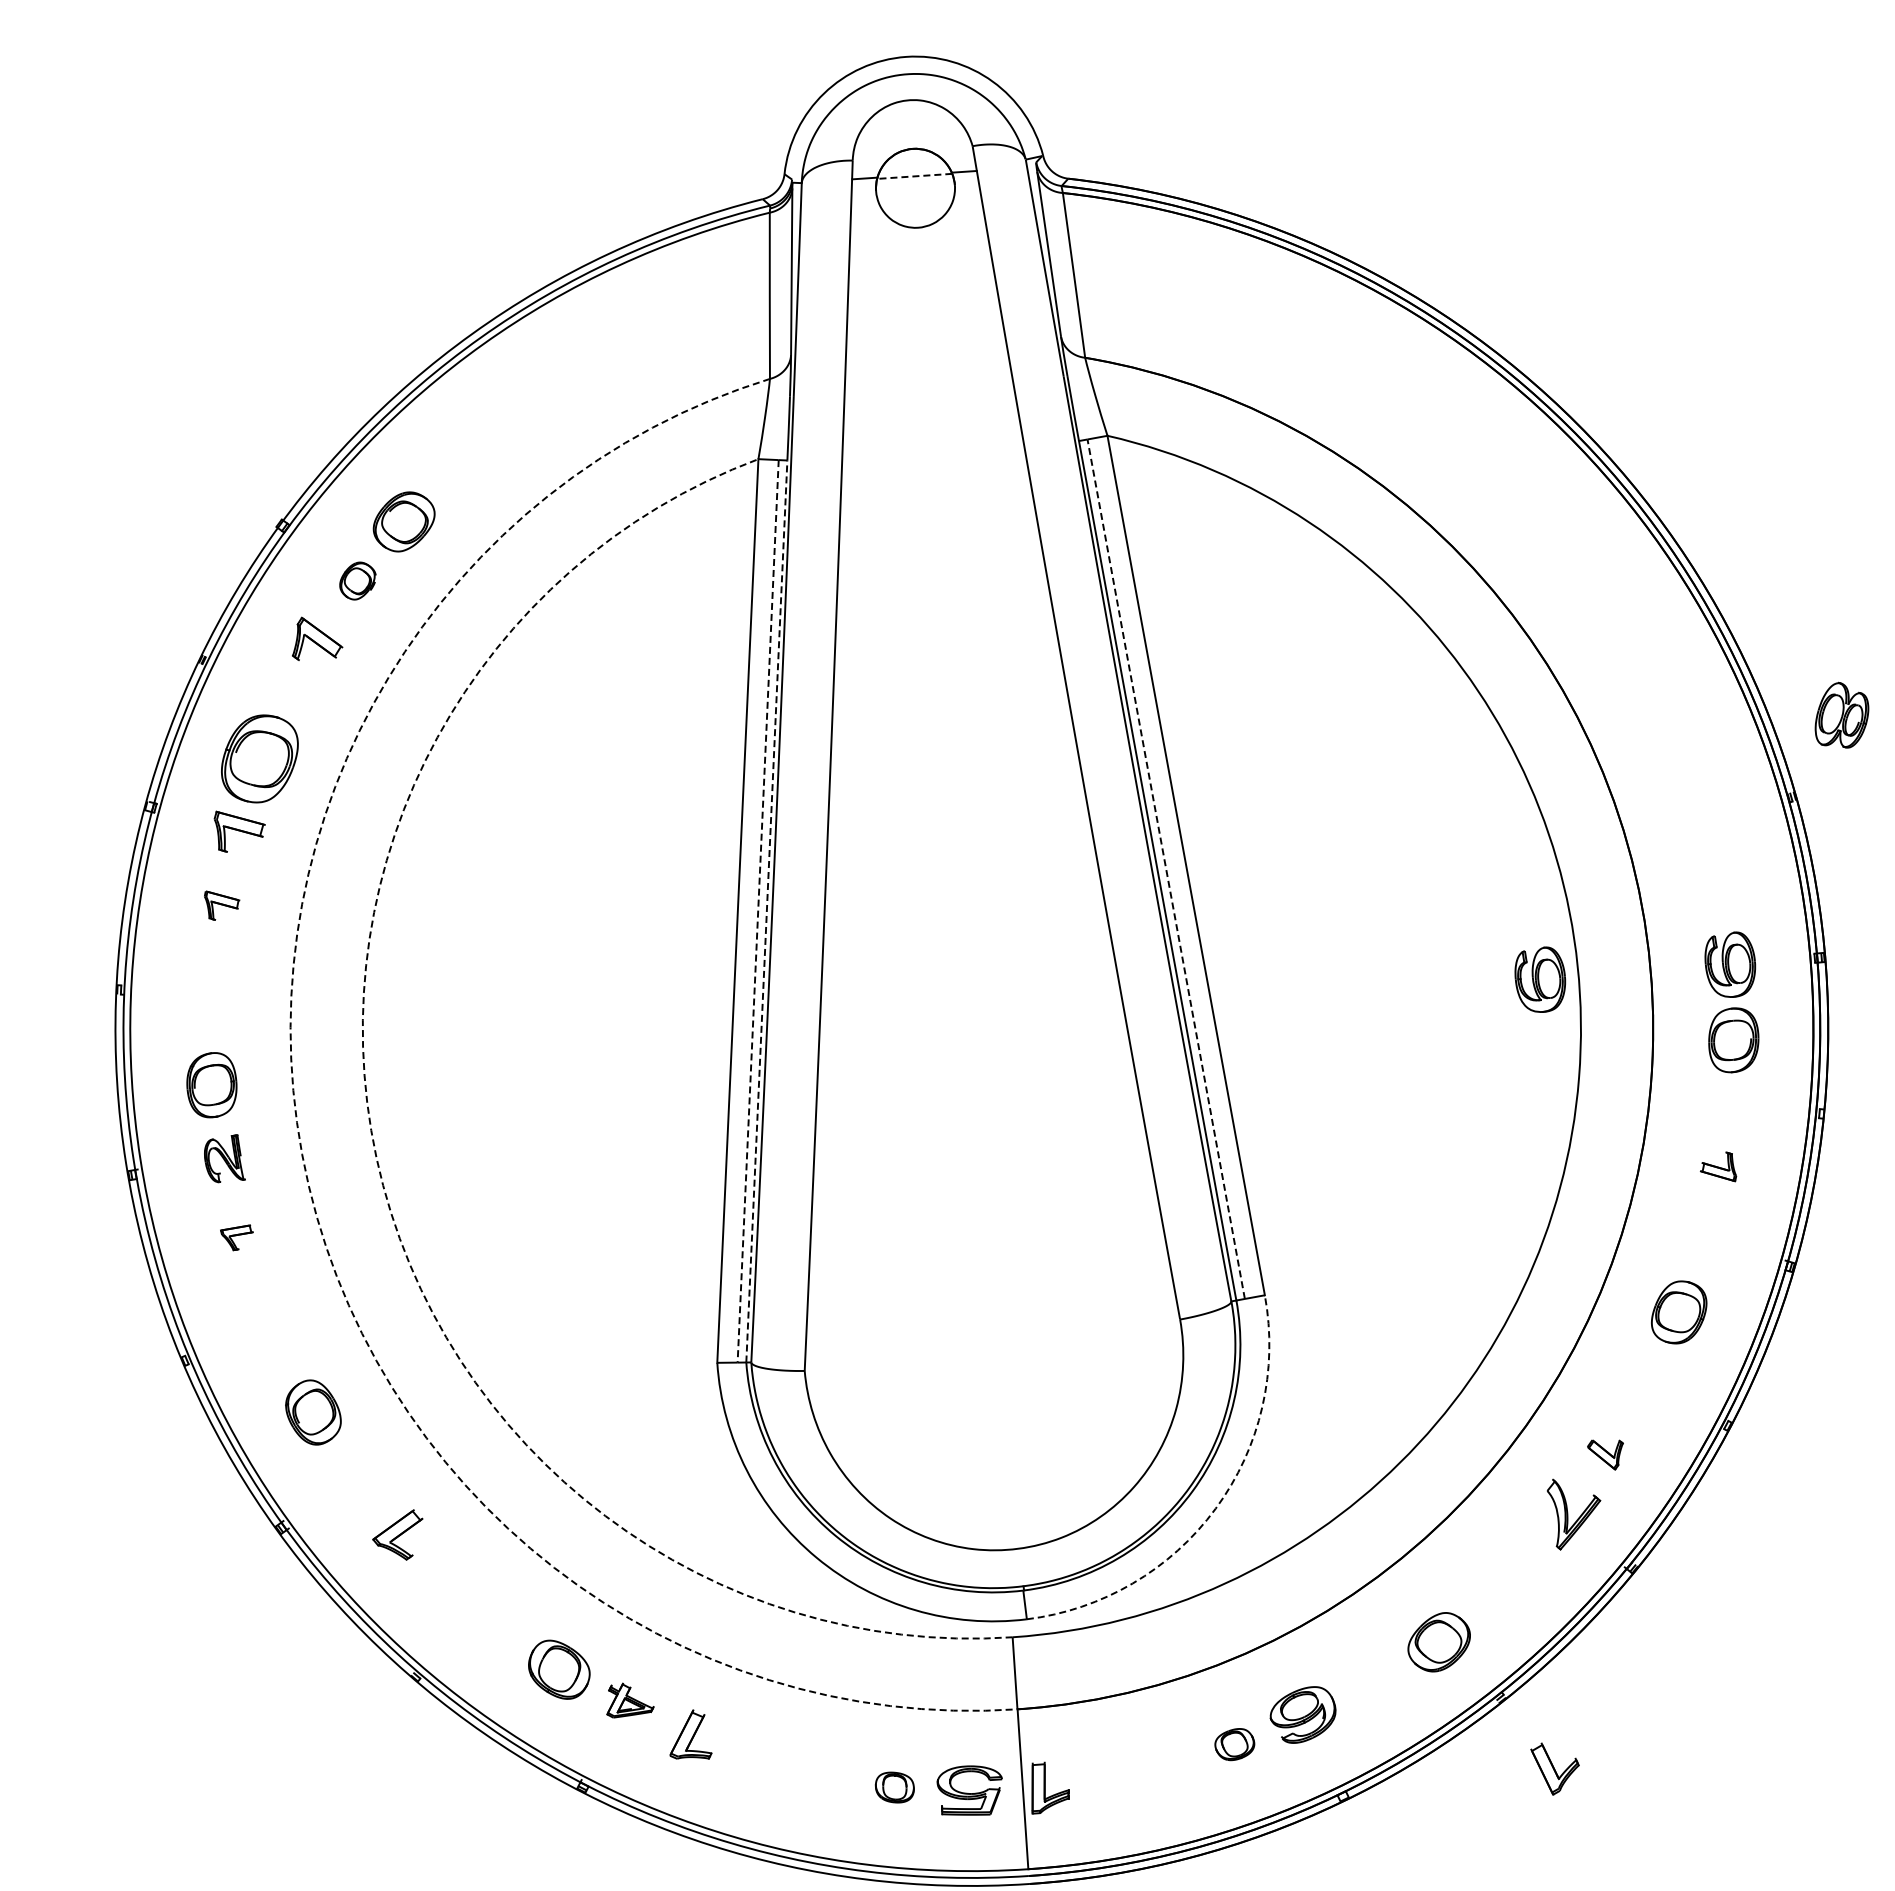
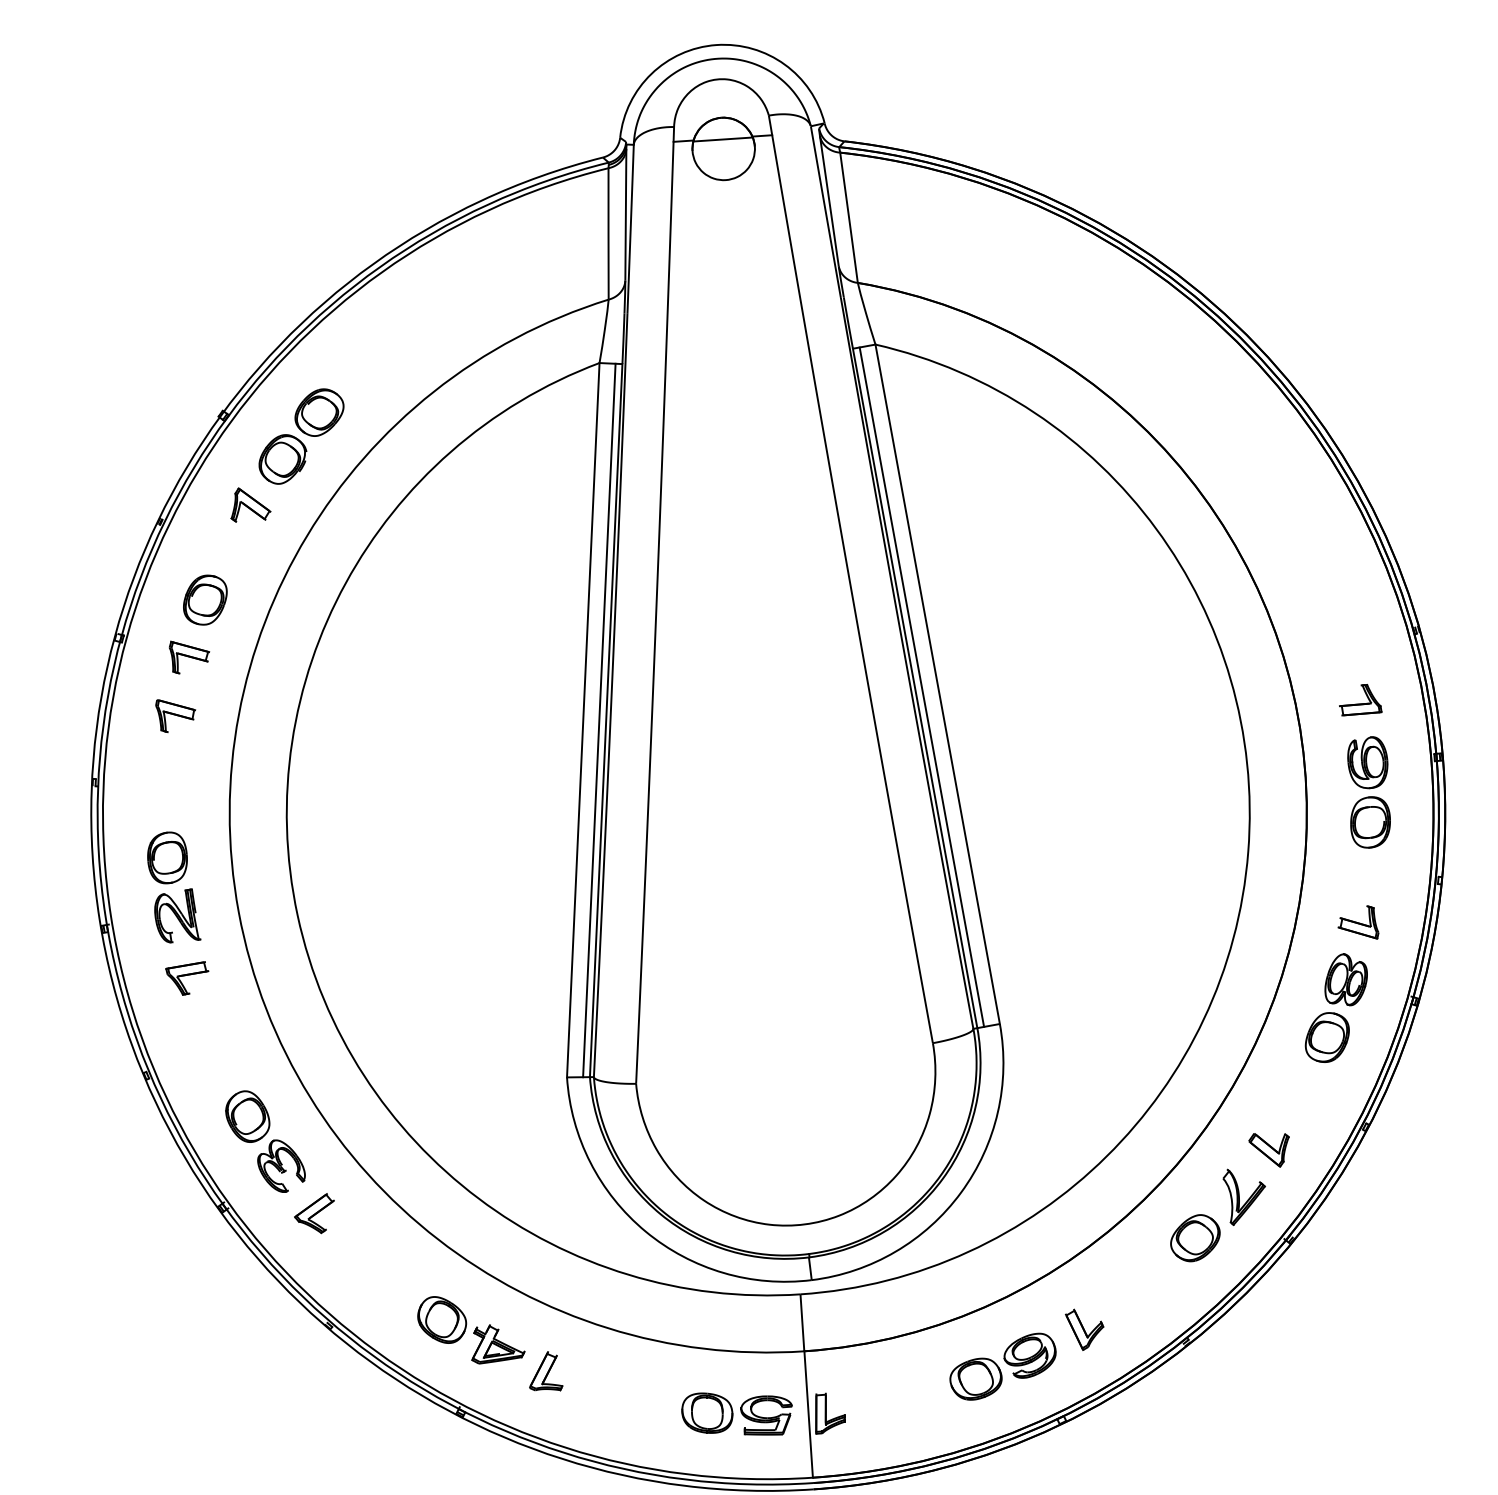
line: (914, 176) -> (722, 139), dashed -> solid
part: (357, 580) -> (282, 458), size x1.67
part: (1841, 714) -> (1345, 979), moved
part: (259, 759) -> (205, 600), size x0.71
line: (1166, 869) -> (922, 687), dashed -> solid
part: (1721, 885) -> (1360, 700), added
part: (221, 905) -> (175, 715), size x1.43
line: (766, 910) -> (605, 719), dashed -> solid
line: (758, 911) -> (599, 720), dashed -> solid
part: (1540, 979) -> (1217, 774), removed
arc: (302, 1154) -> (239, 912), dashed -> solid
part: (224, 1158) -> (177, 915), size x1.43
arc: (376, 1158) -> (297, 915), dashed -> solid
part: (1718, 1166) -> (1358, 922), size x1.43
part: (236, 1237) -> (186, 978), size x1.67
part: (1605, 1454) -> (1269, 1149), size x1.43
part: (355, 1474) -> (281, 1165), added
arc: (1215, 1508) -> (960, 1192), dashed -> solid
part: (1438, 1642) -> (1194, 1238), moved
part: (630, 1700) -> (498, 1344), size x1.43
part: (1234, 1744) -> (975, 1379), size x1.67
part: (1554, 1768) -> (1084, 1329), moved
part: (894, 1787) -> (707, 1413), size x1.67

